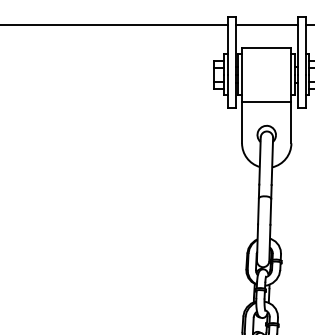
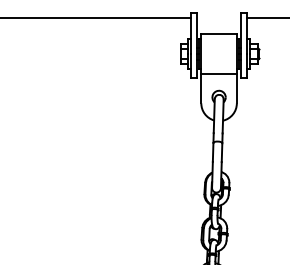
line: (265, 25) -> (218, 18), removed

